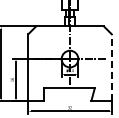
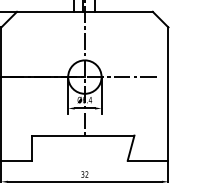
line: (111, 67) -> (167, 93), dashed -> solid

